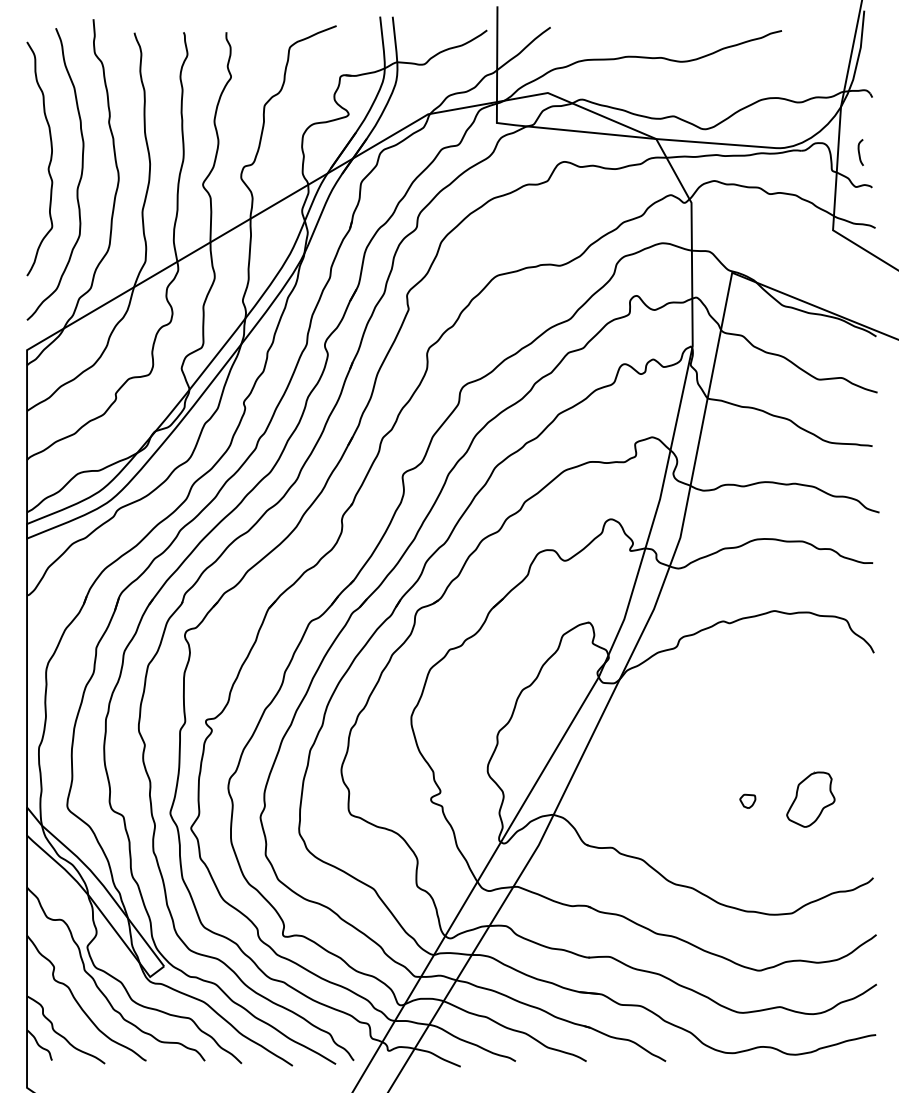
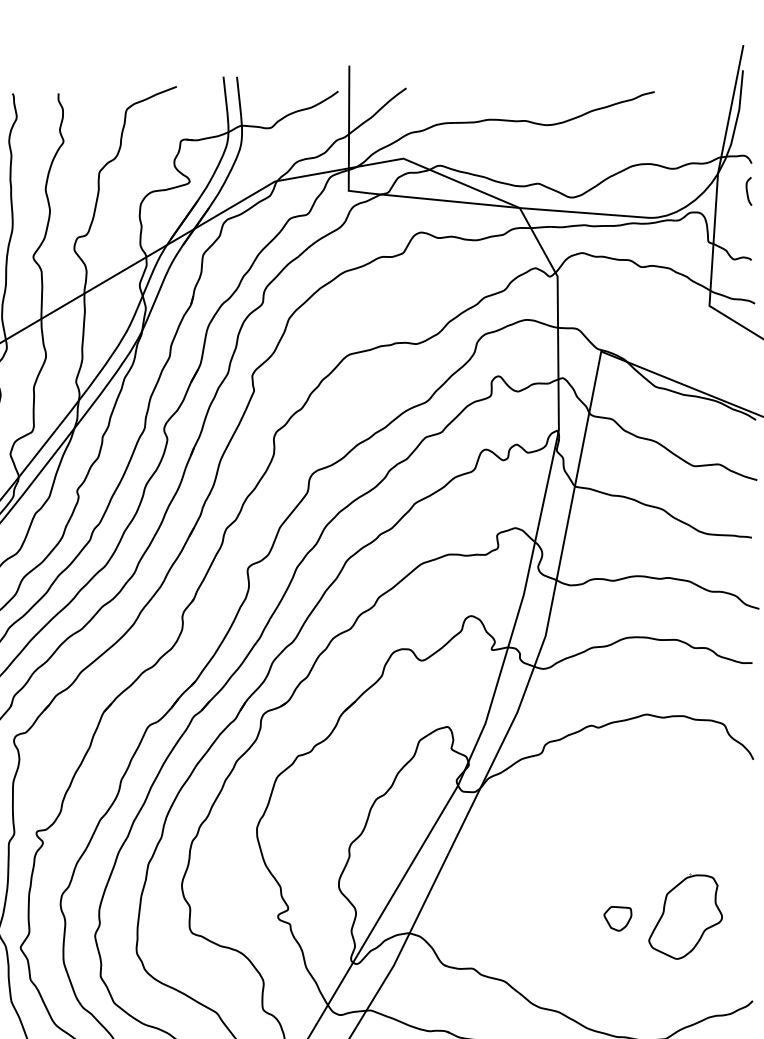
curve: (859, 152) -> (747, 191), moved
part: (810, 799) -> (685, 916), size x1.43
part: (747, 801) -> (617, 918), size x1.67

